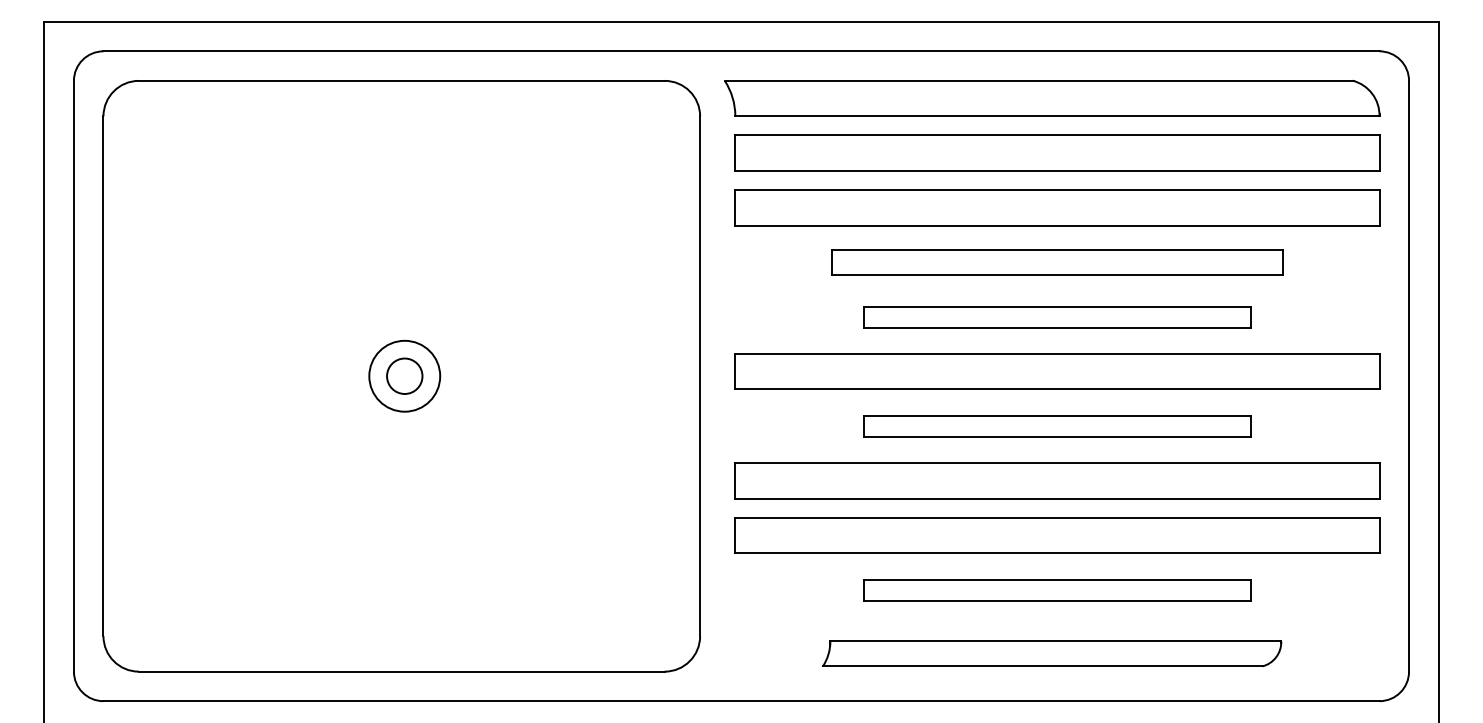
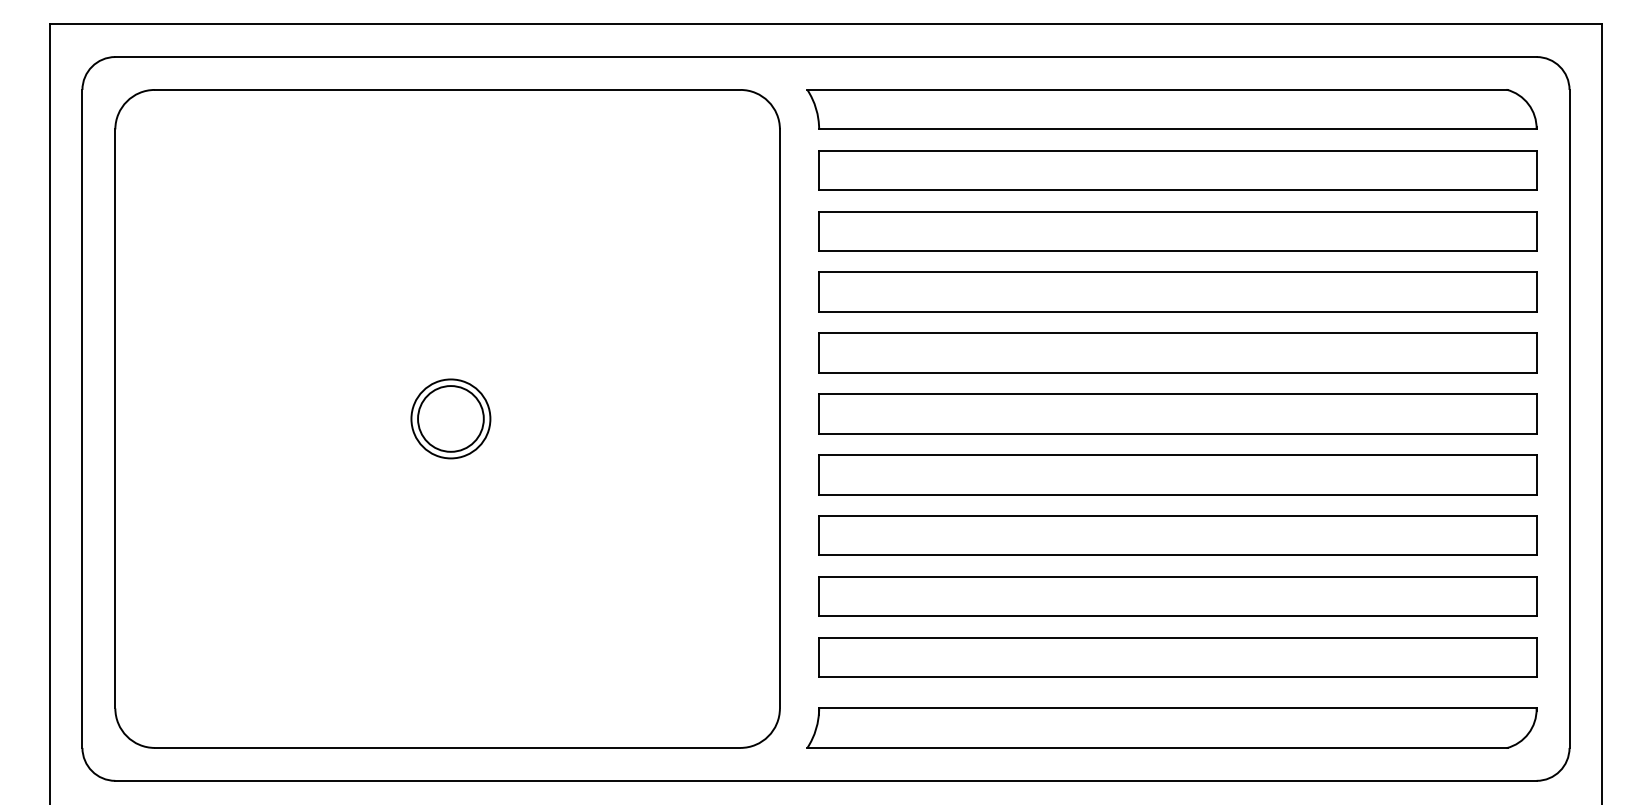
part: (1057, 261) -> (1177, 291), size x1.43
part: (1057, 316) -> (1177, 352), size x1.67
circle: (404, 375) -> (450, 418), size x1.67
part: (1057, 426) -> (1177, 474), size x1.67
part: (1057, 590) -> (1177, 657), size x1.67
part: (1051, 653) -> (1171, 727), size x1.43

